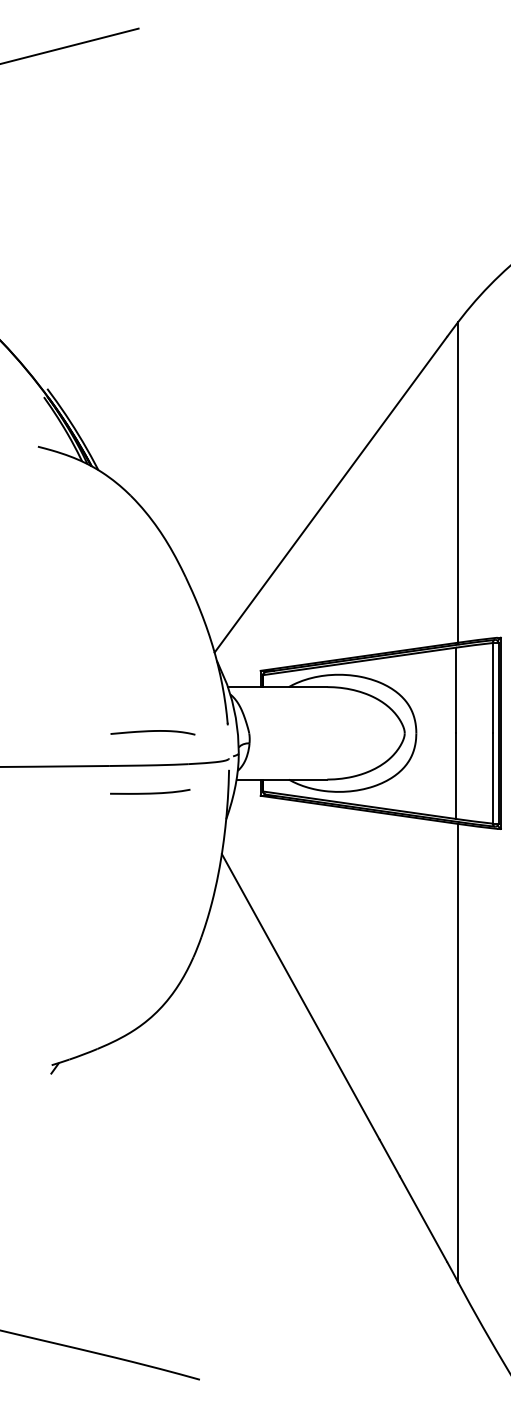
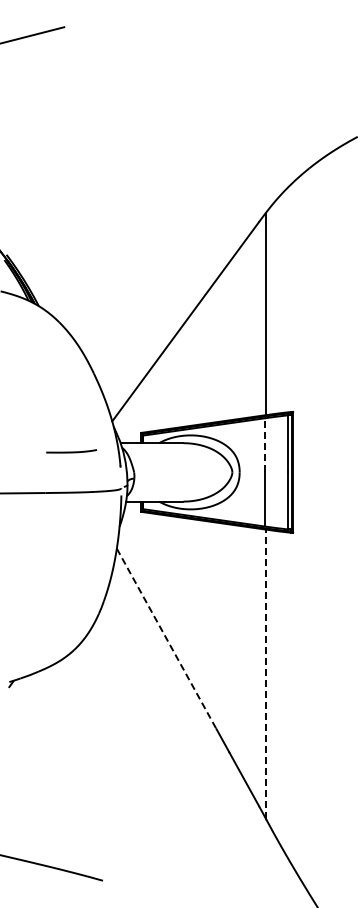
line: (455, 689) -> (264, 444), solid -> dashed
curve: (153, 731) -> (73, 471), removed
line: (150, 792) -> (71, 451), moved
line: (300, 997) -> (166, 639), solid -> dashed
line: (458, 1053) -> (266, 674), solid -> dashed

